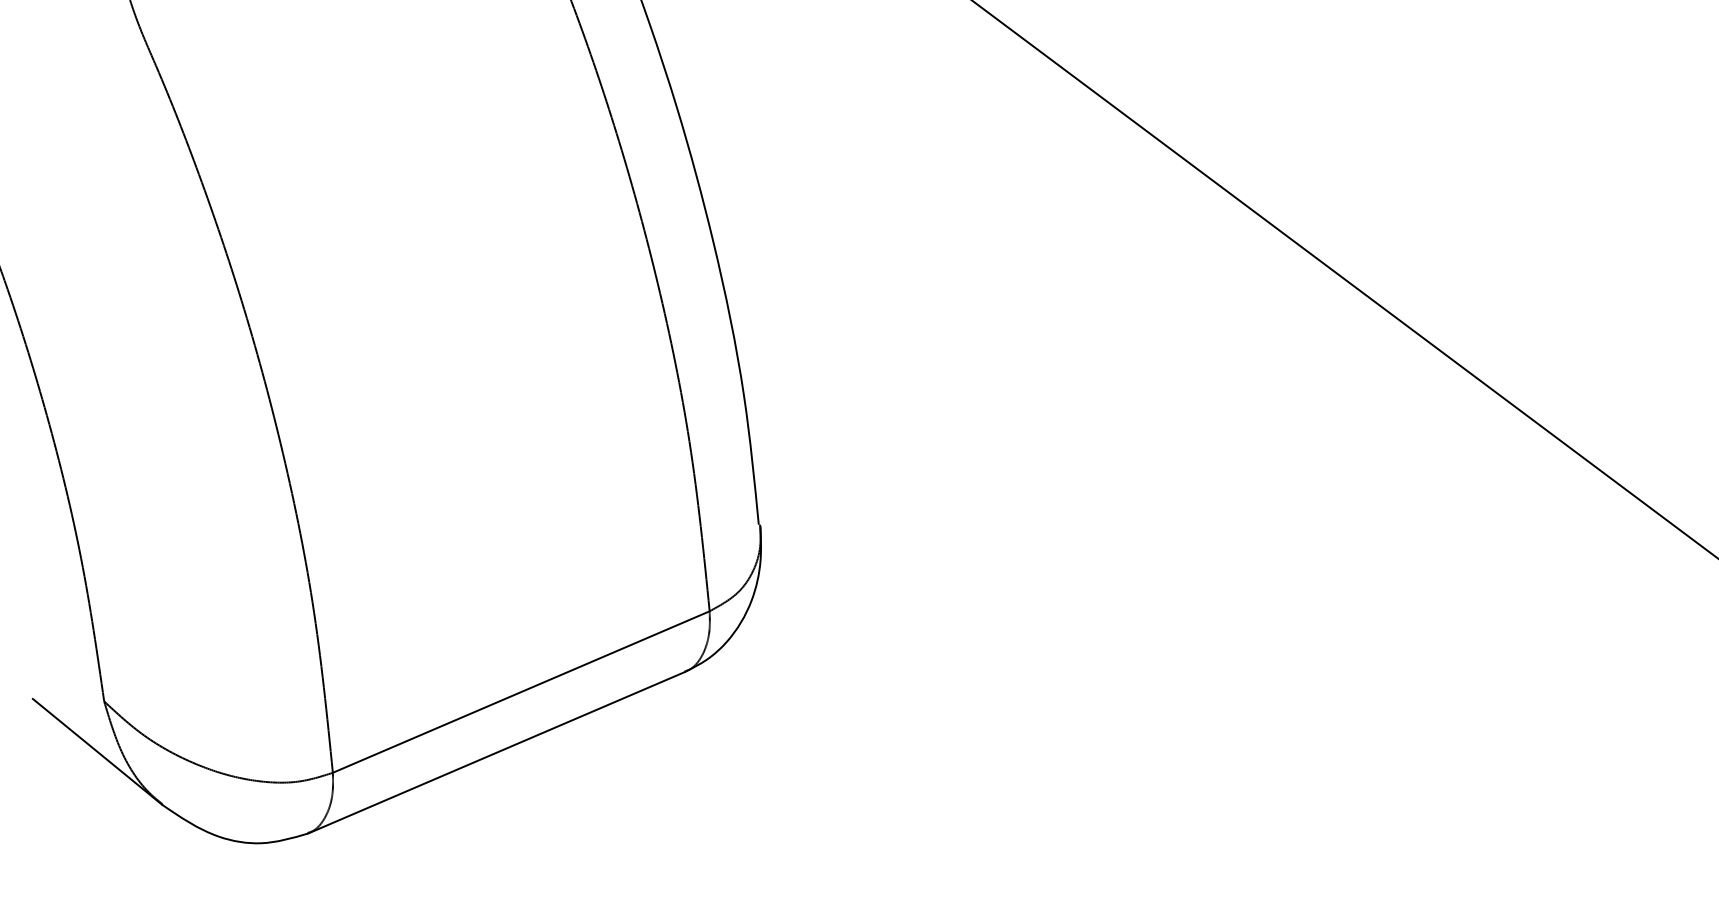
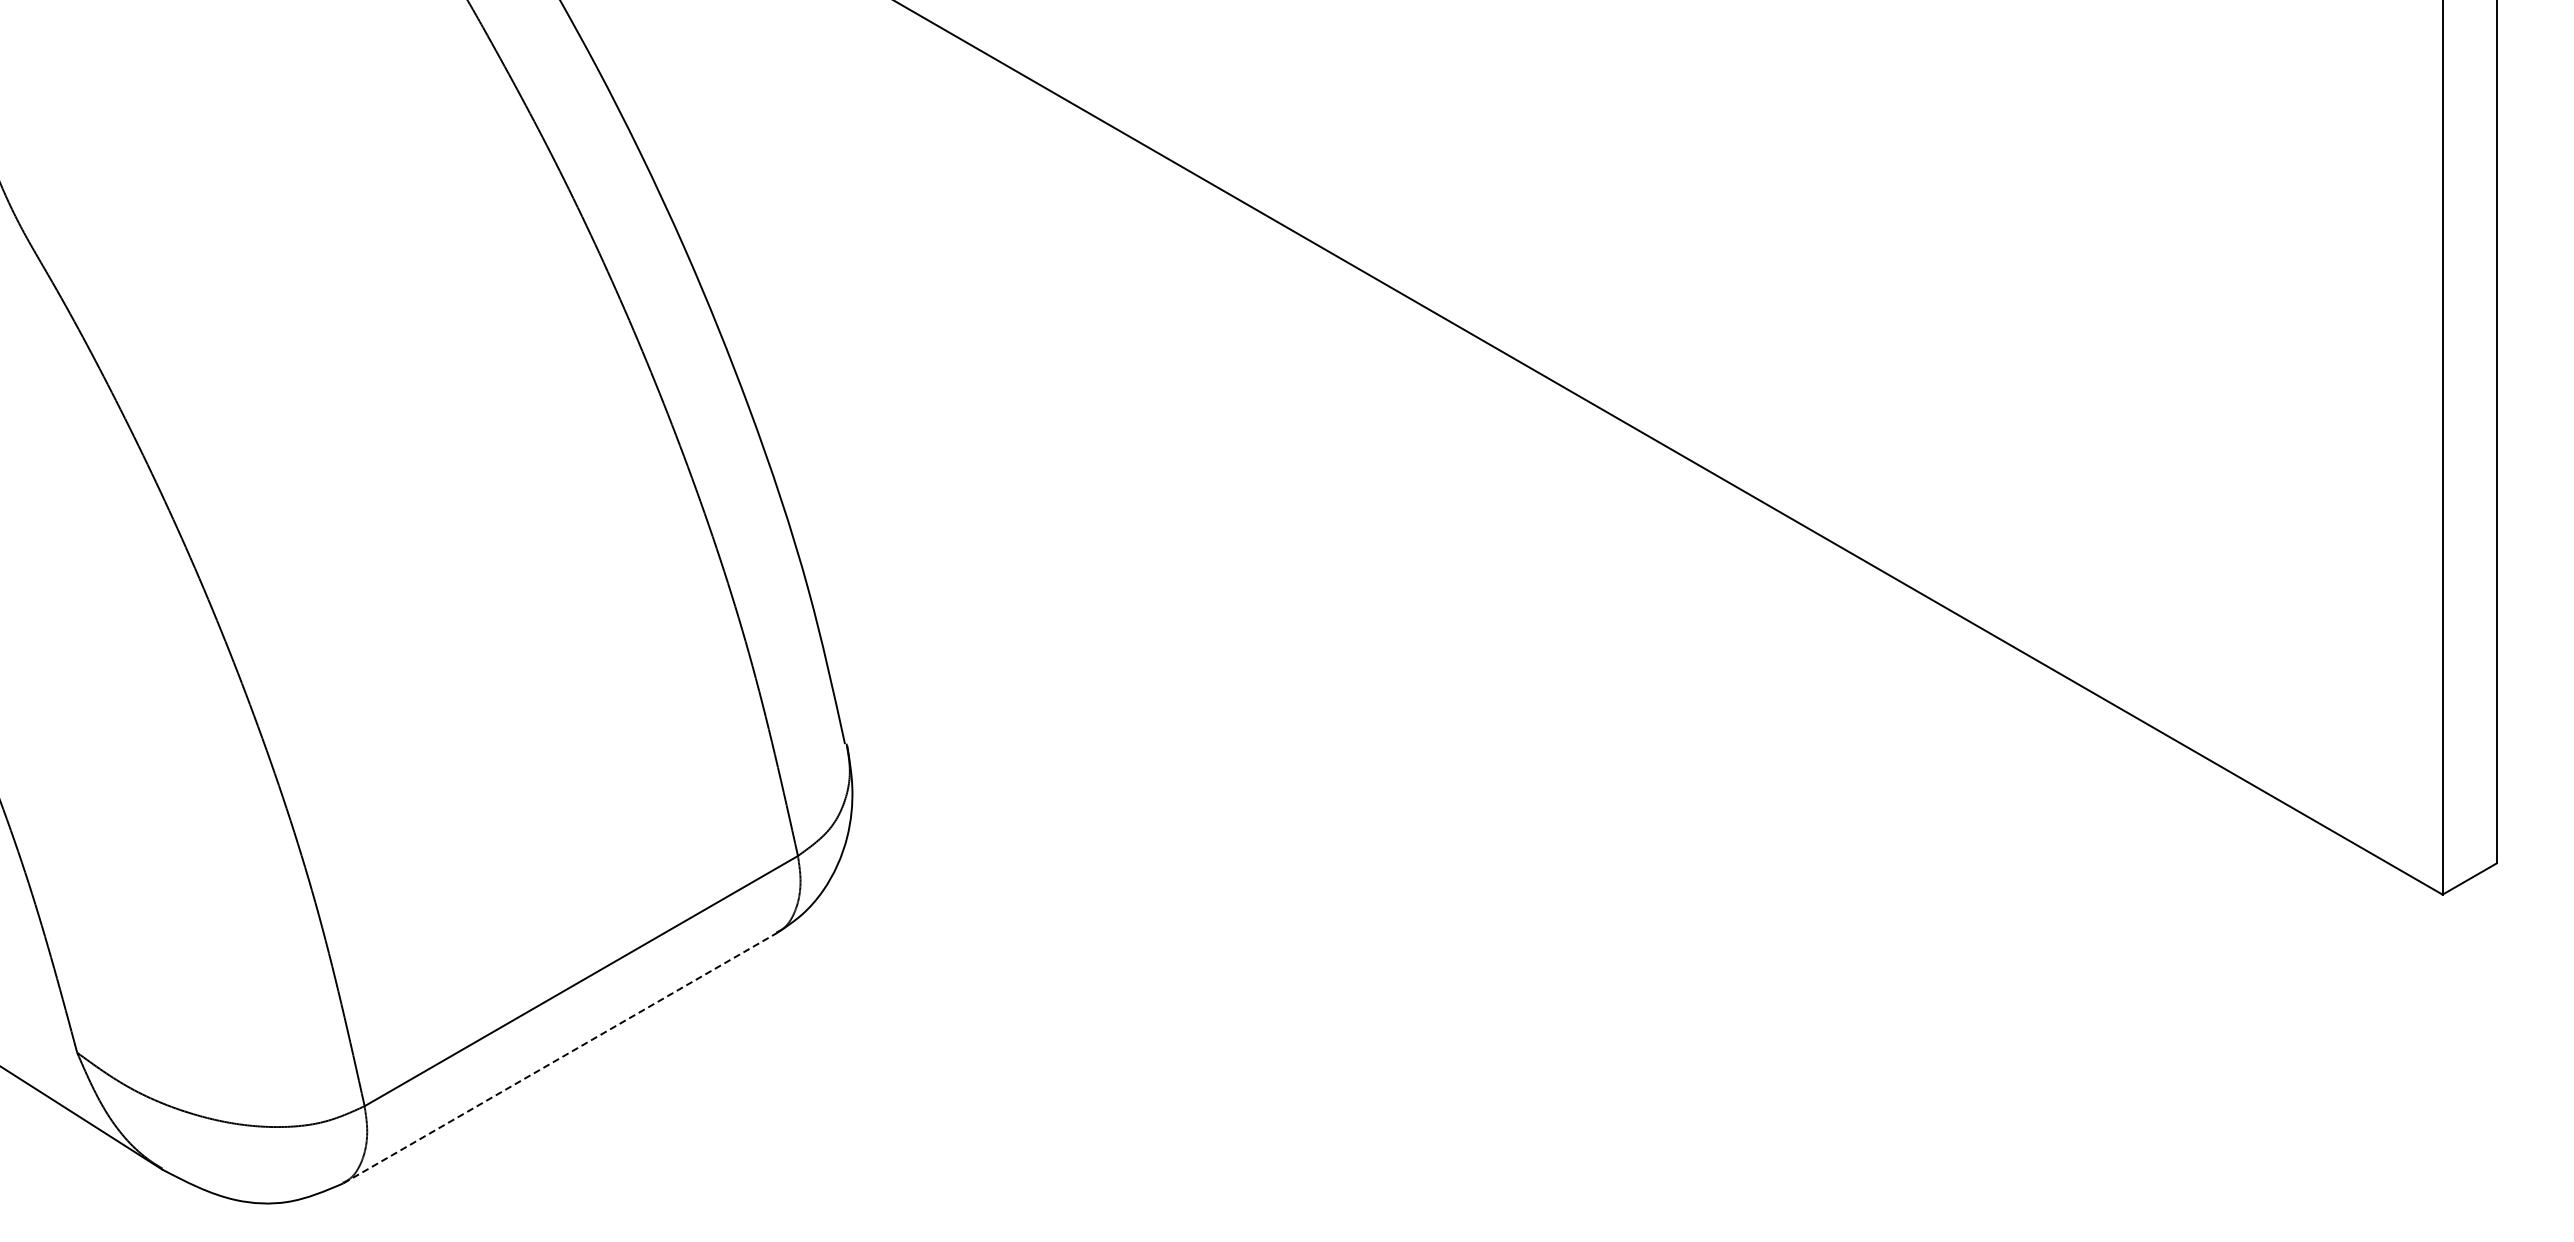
line: (496, 753) -> (560, 1058), solid -> dashed

